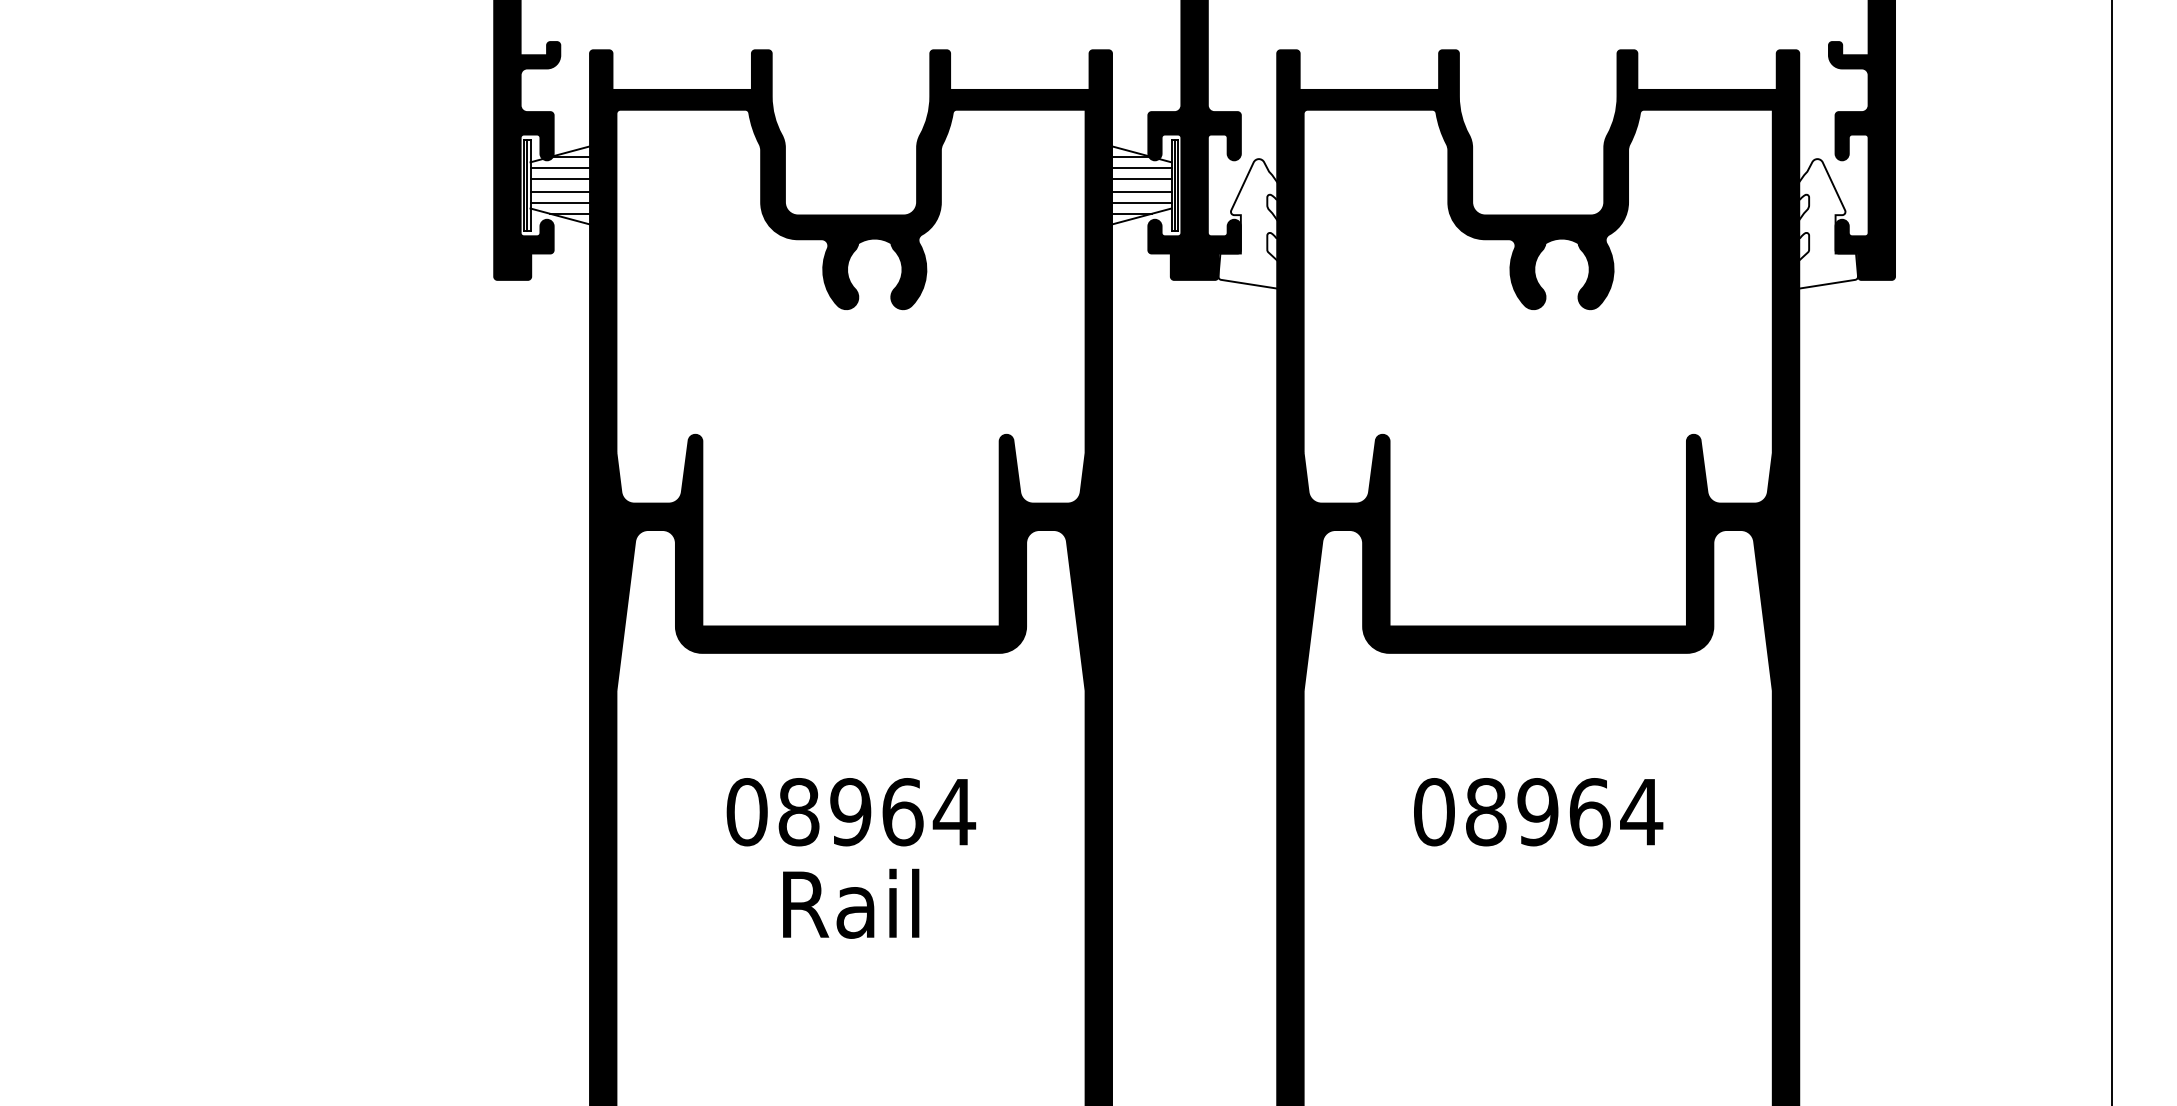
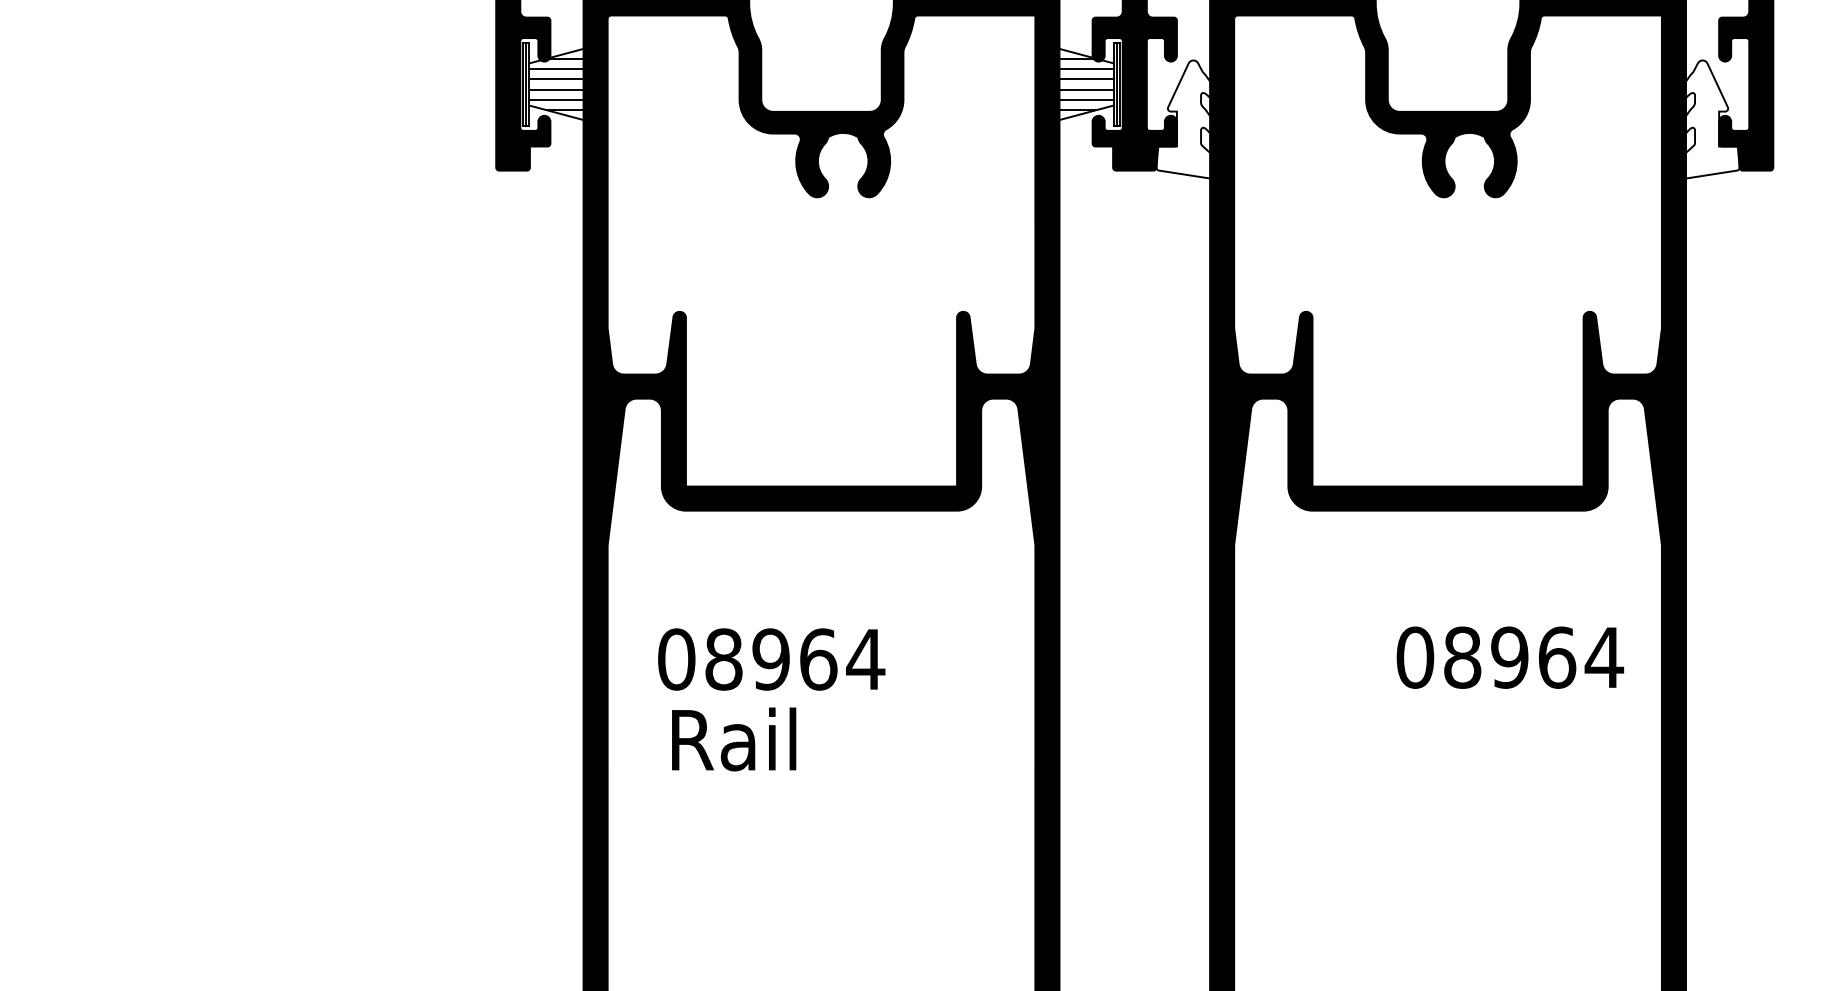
text: (851, 812) -> (771, 659), moved
text: (1538, 812) -> (1510, 658), moved
text: (851, 903) -> (734, 739), moved

